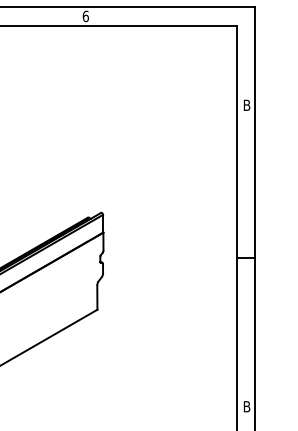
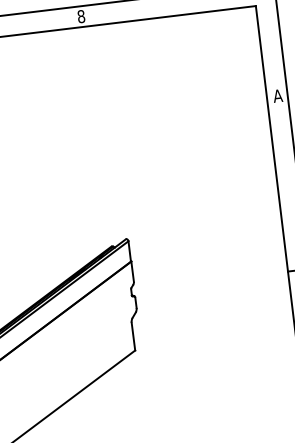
text: (85, 15) -> (80, 15), 6 -> 8
text: (246, 104) -> (277, 95), B -> A

